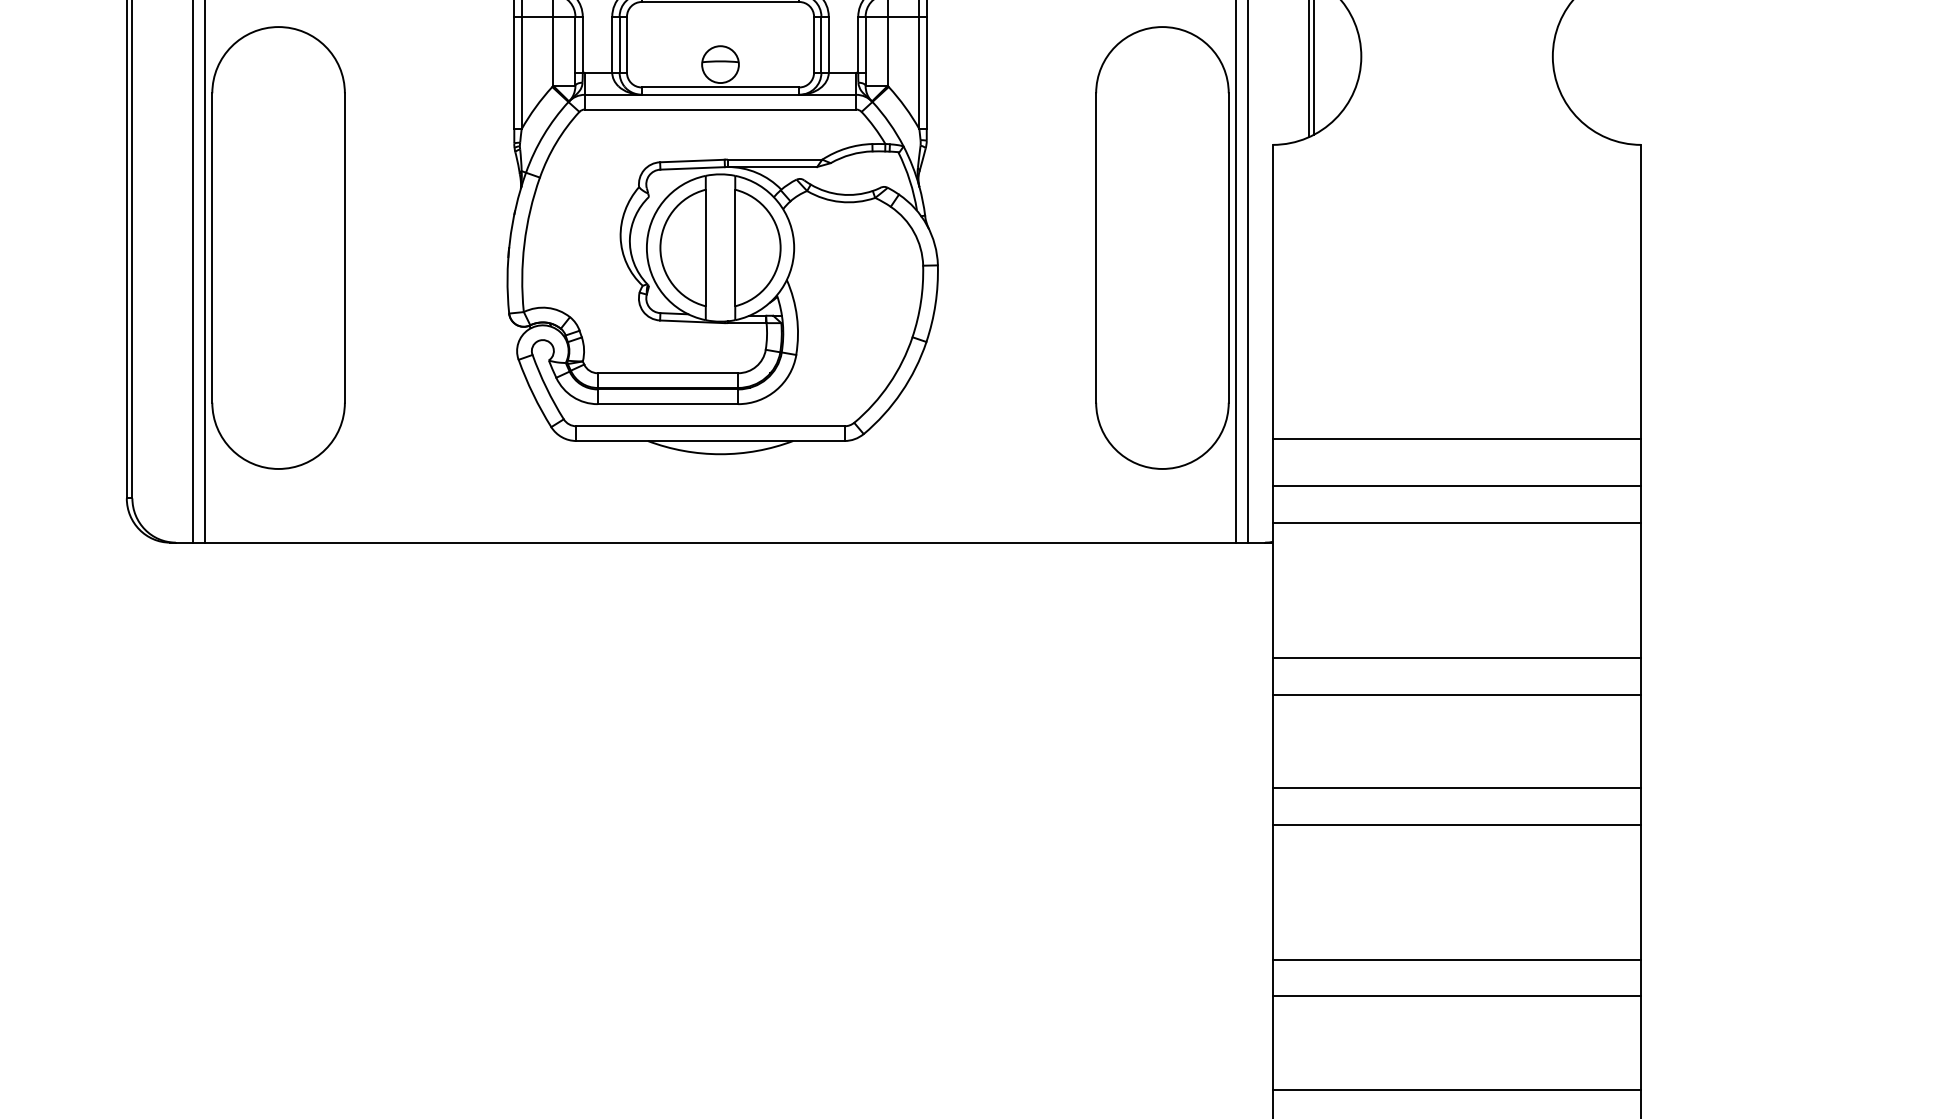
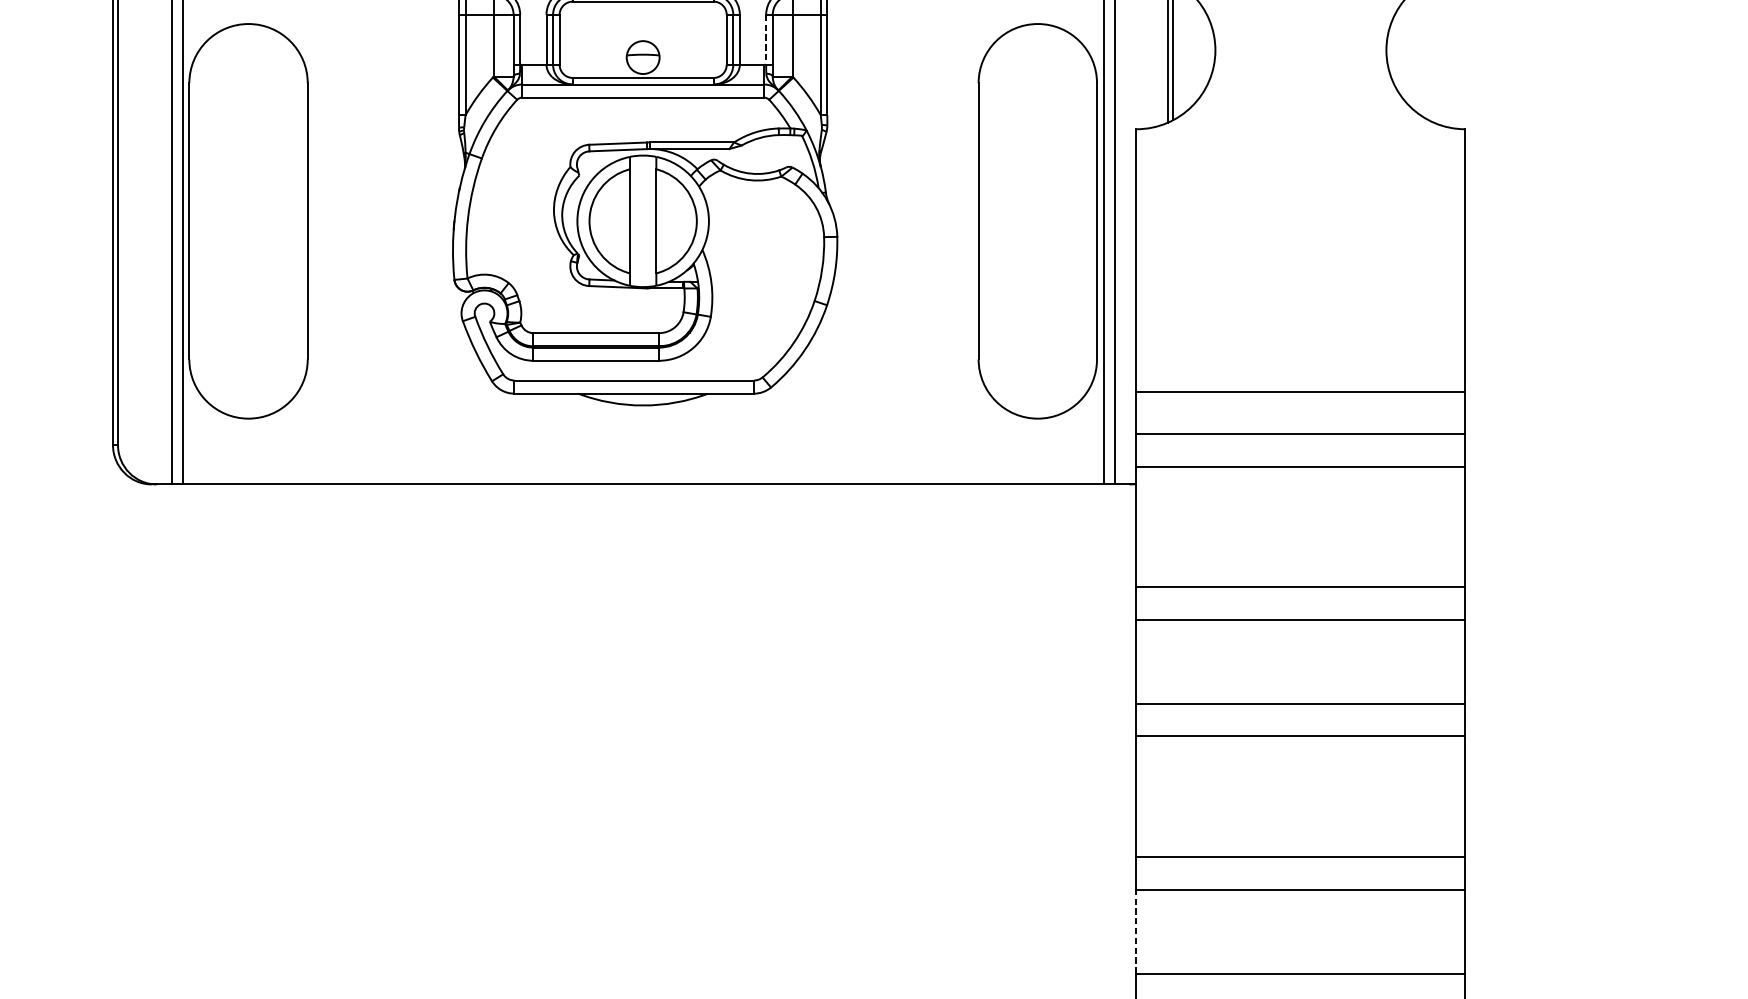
line: (858, 45) -> (766, 40), solid -> dashed
line: (1272, 1043) -> (1136, 931), solid -> dashed

